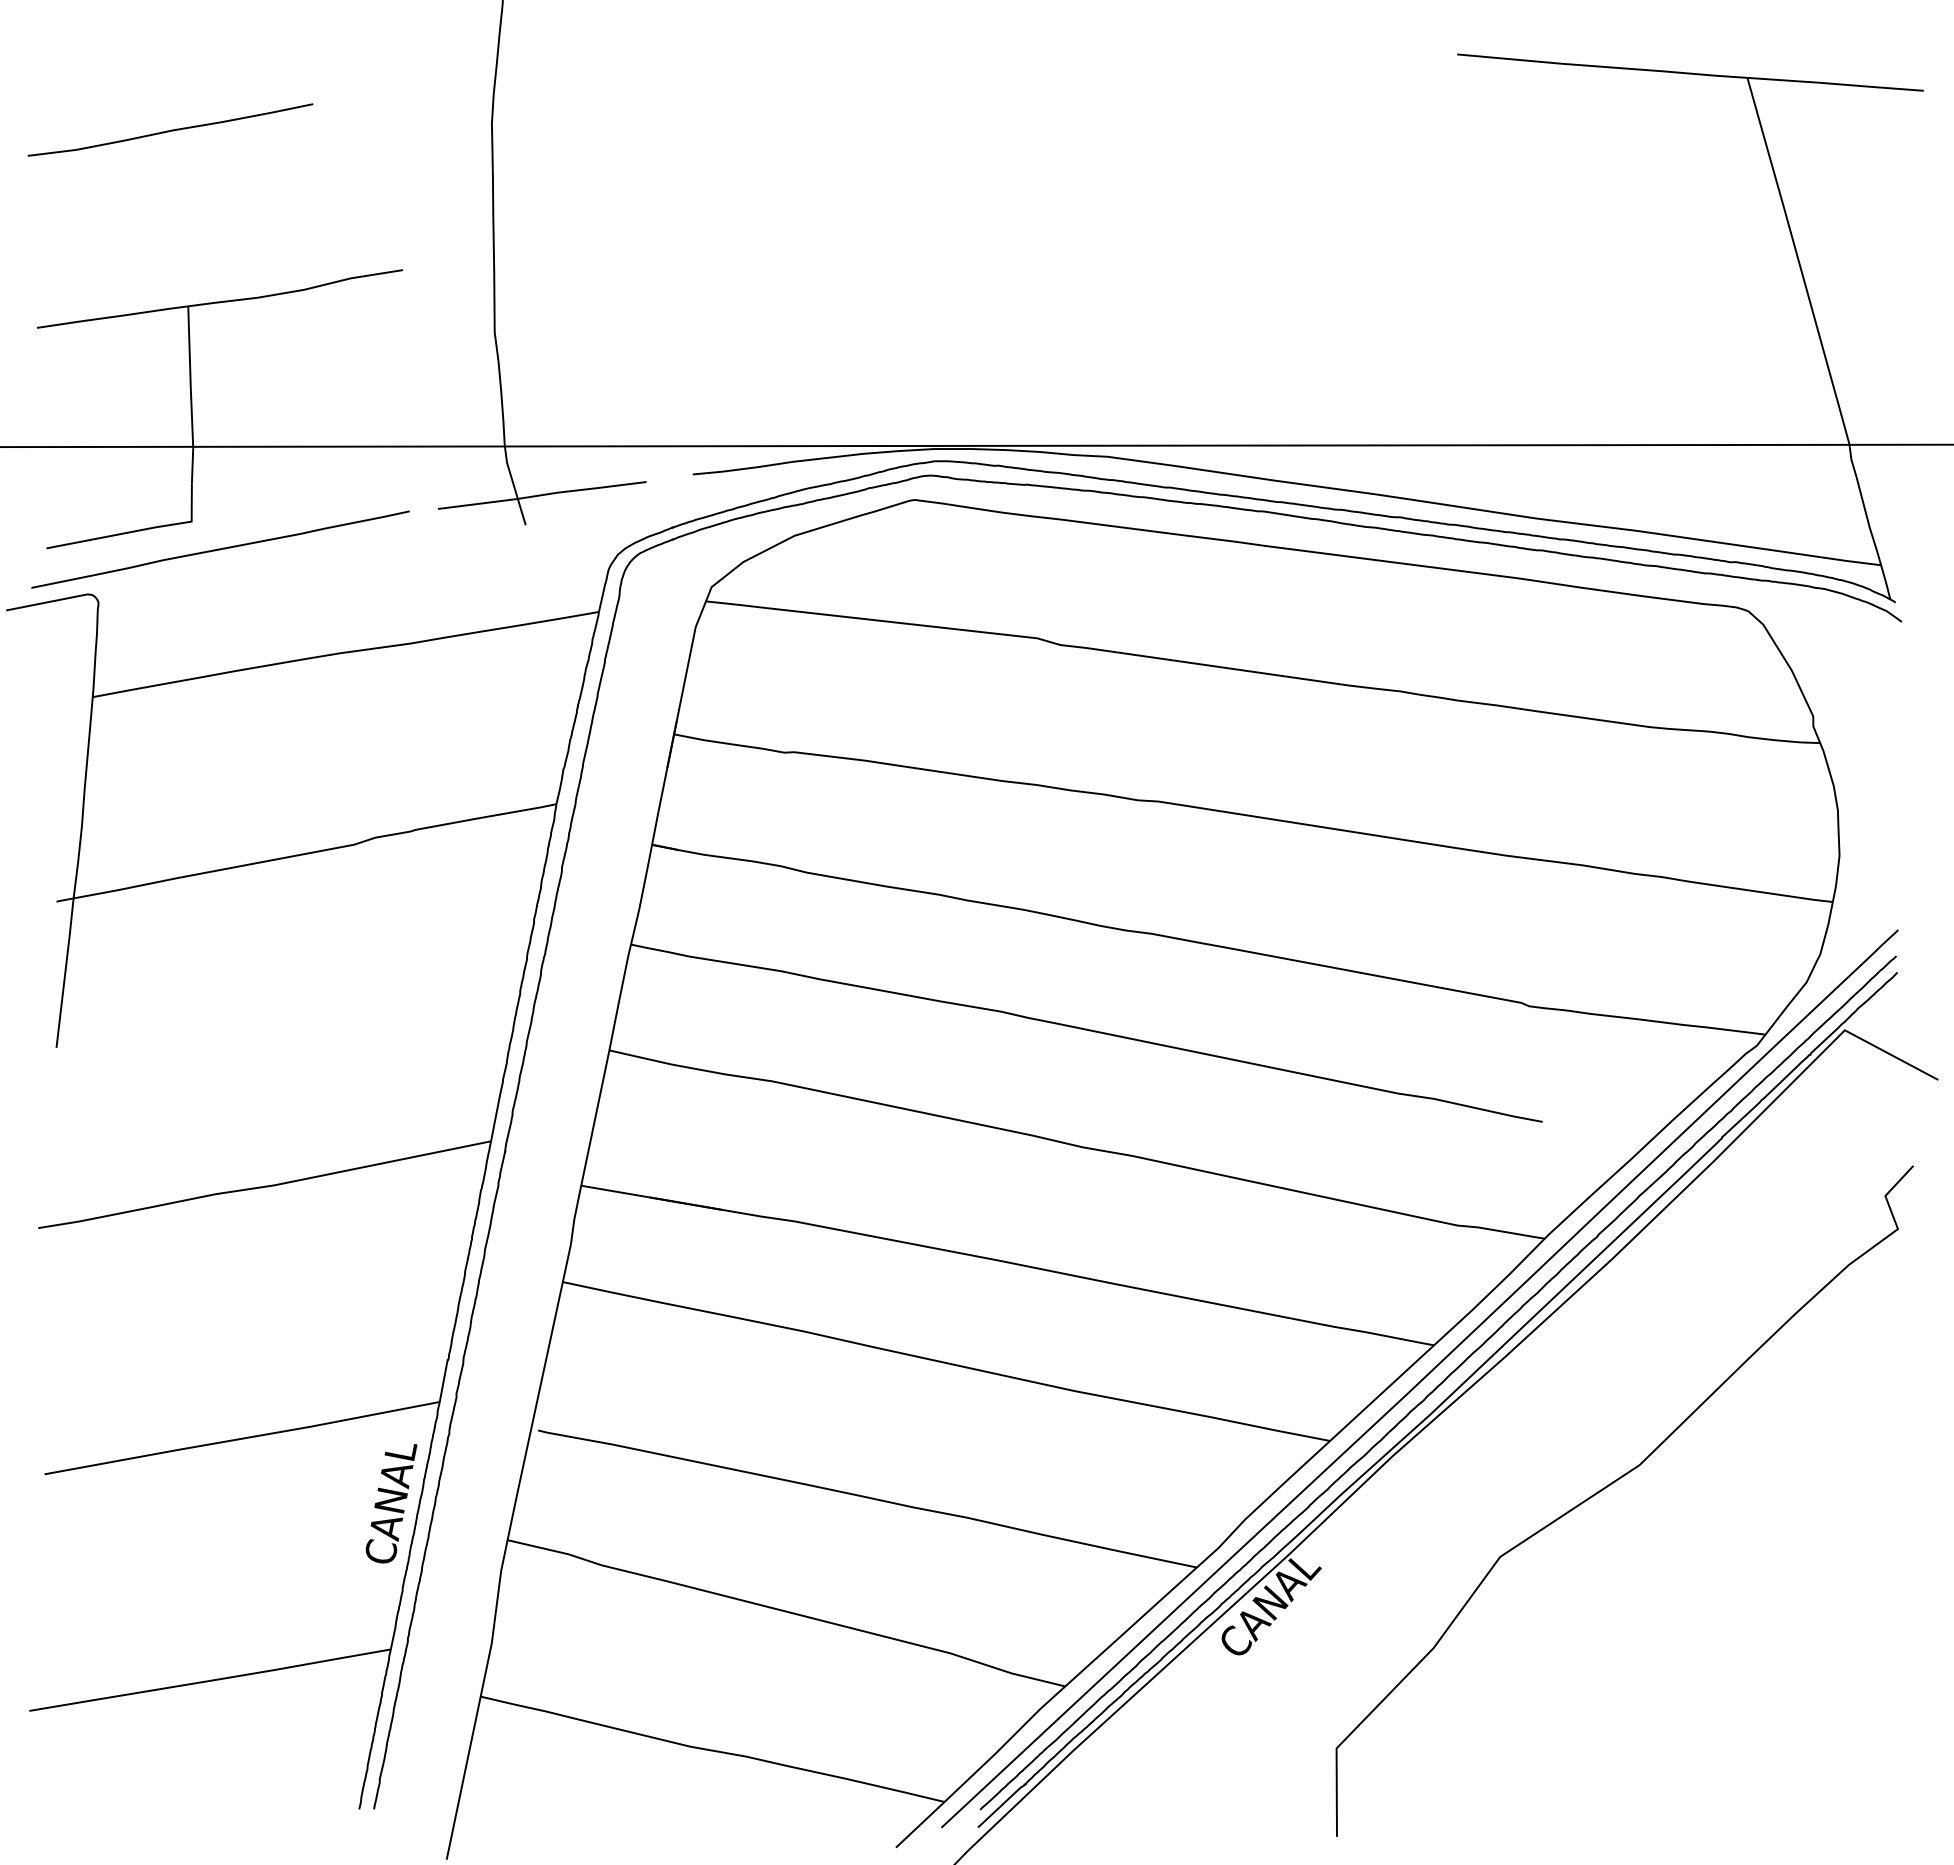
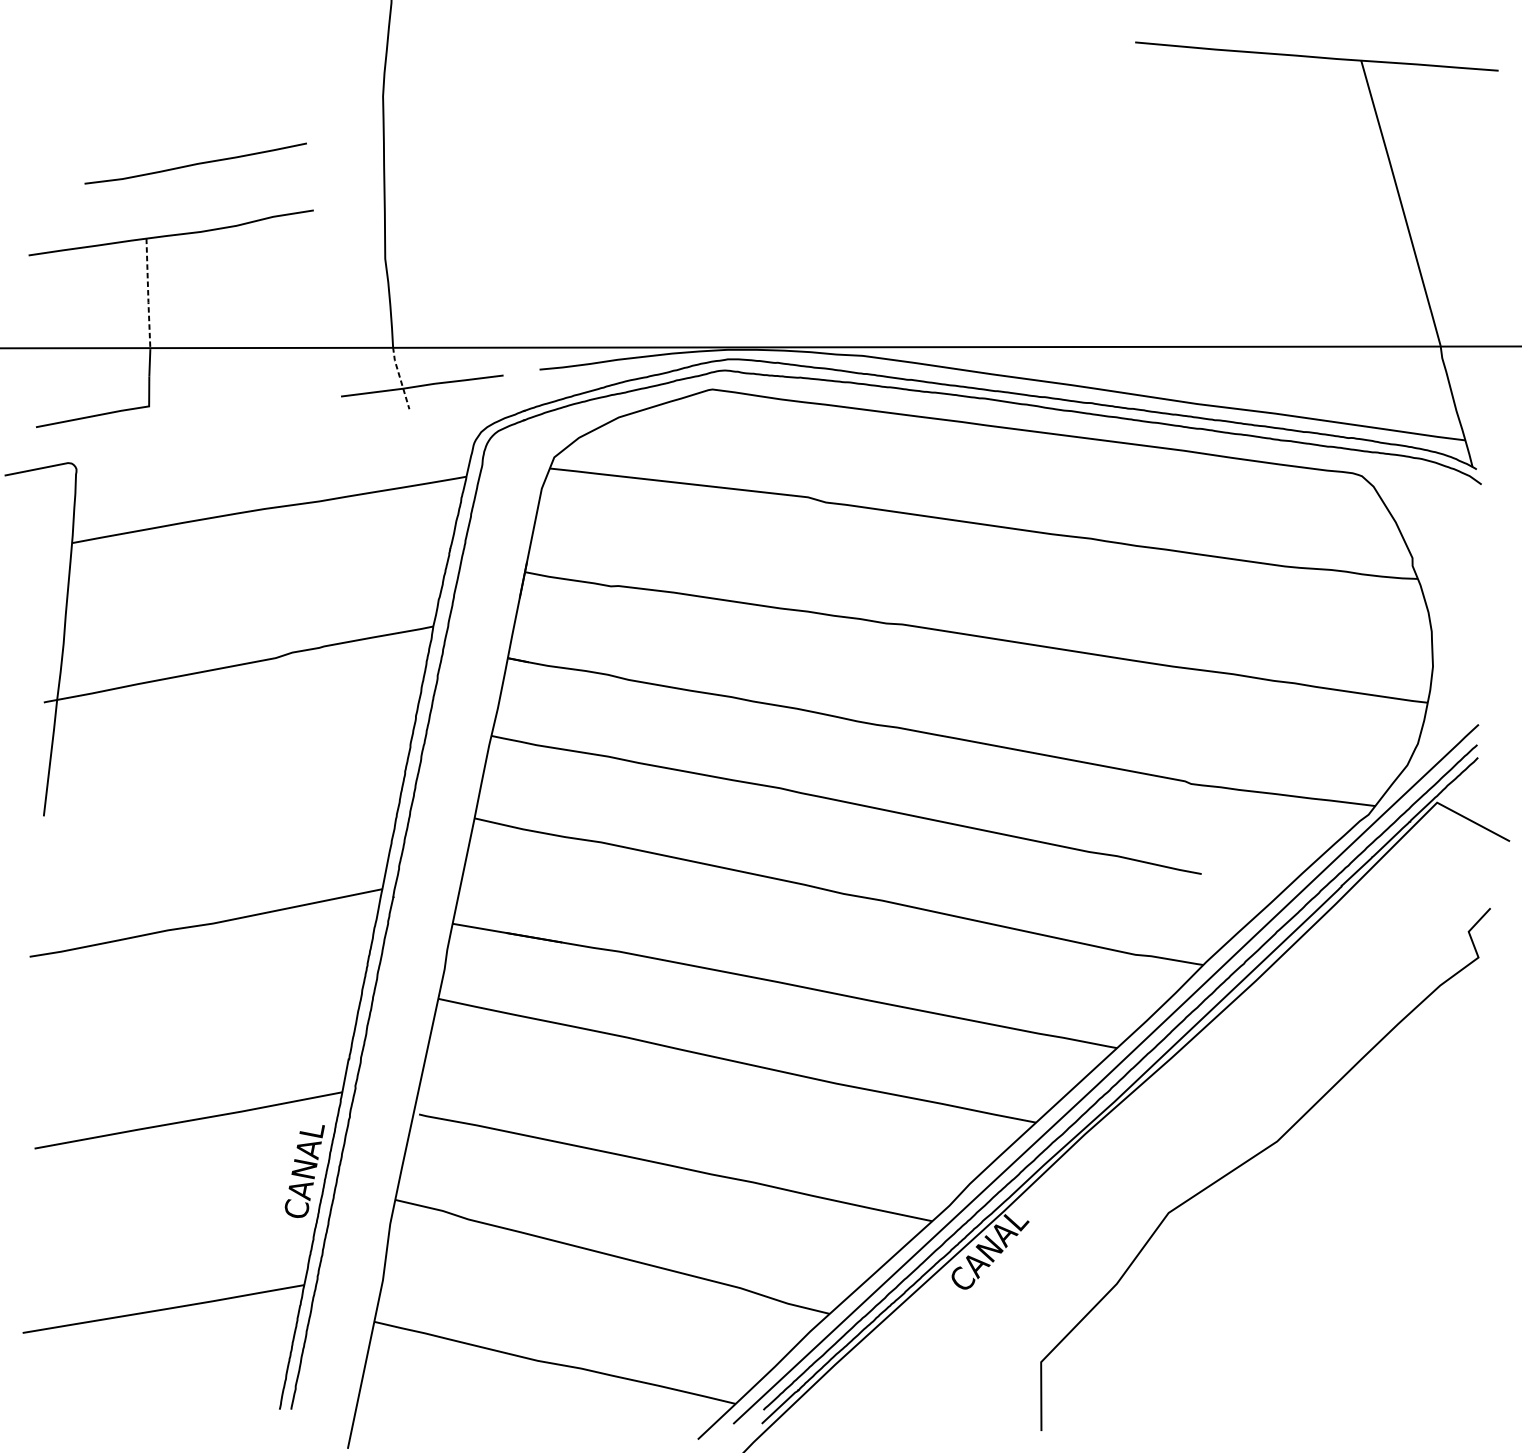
curve: (171, 129) -> (196, 163), moved
line: (190, 378) -> (148, 294), solid -> dashed
line: (513, 485) -> (399, 378), solid -> dashed
curve: (220, 549) -> (171, 428), removed

